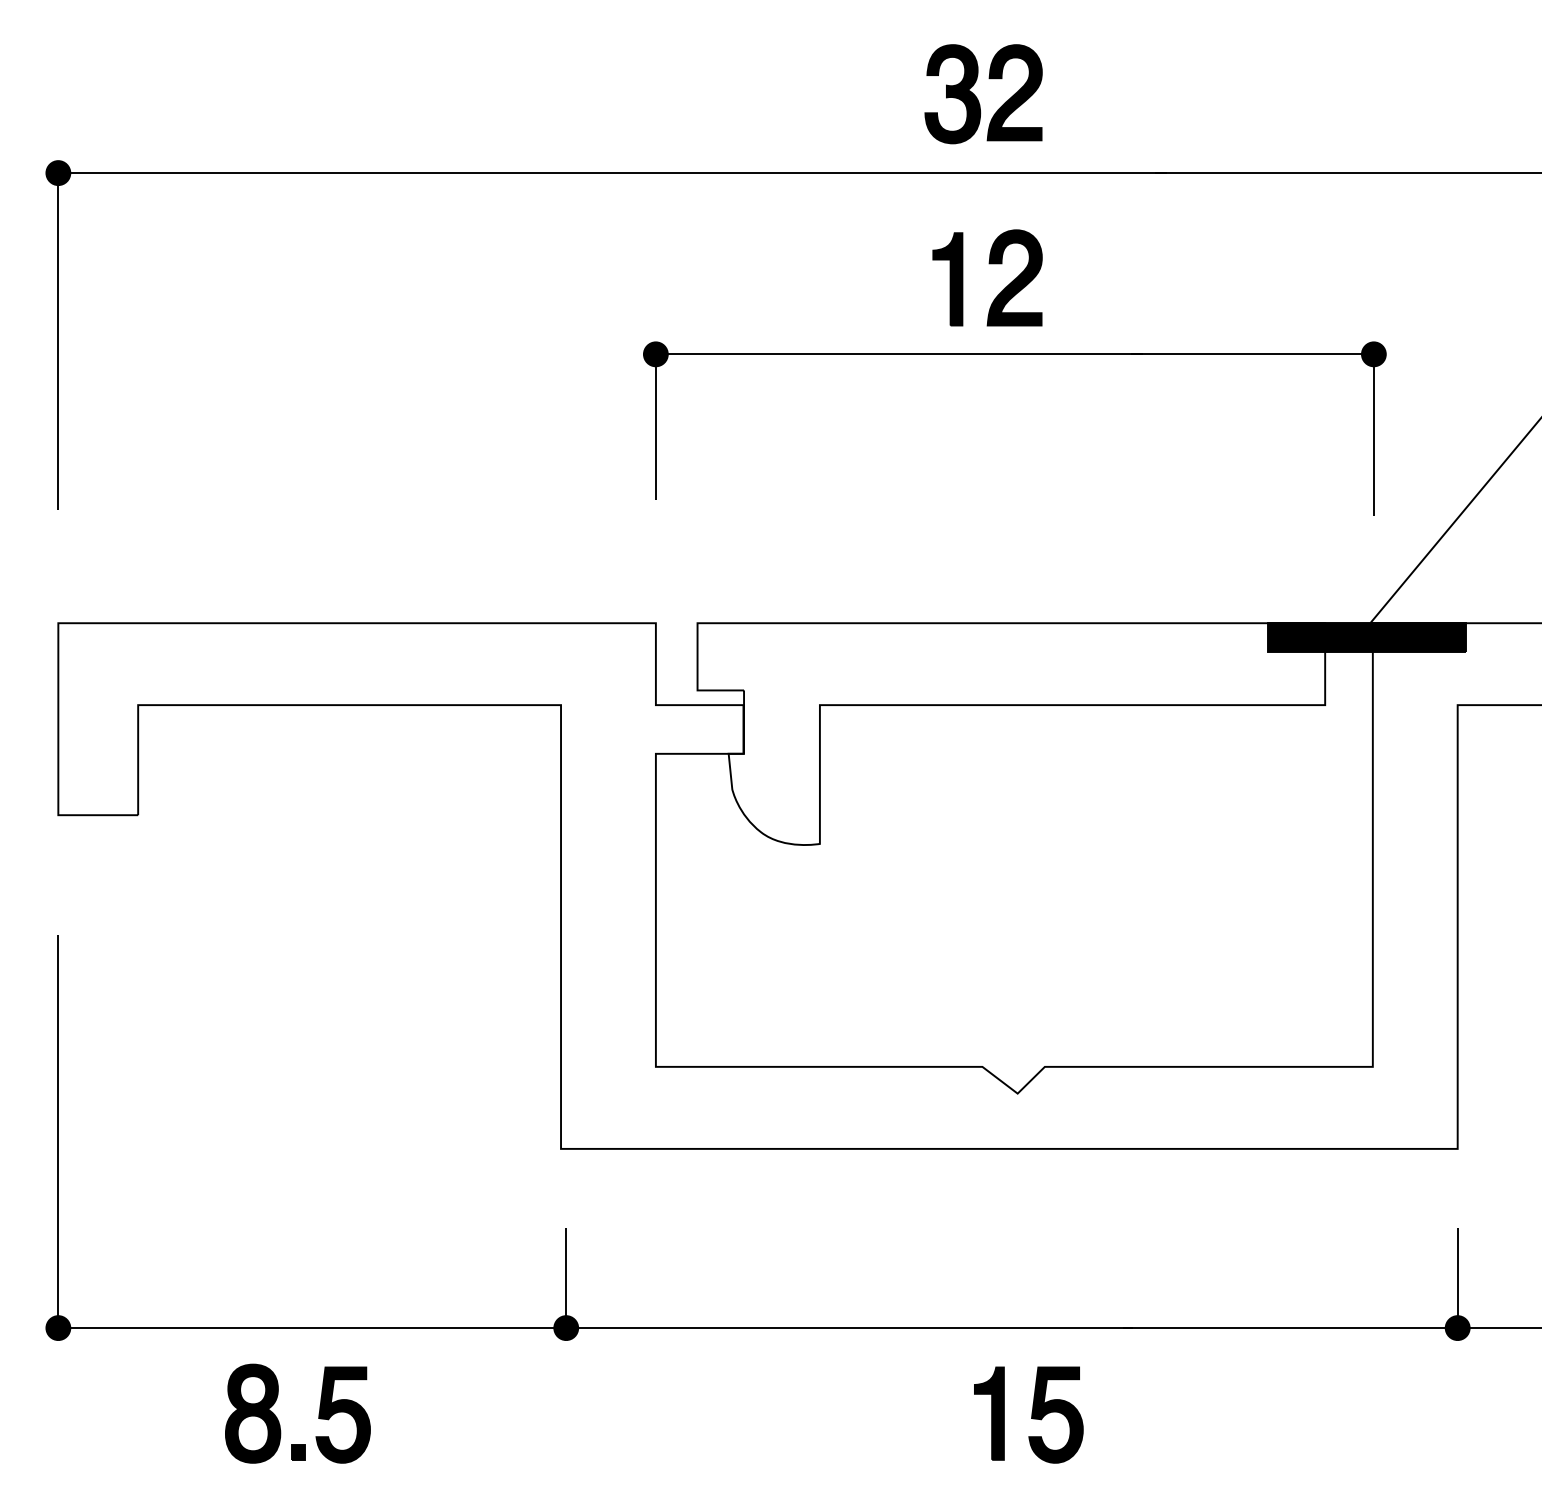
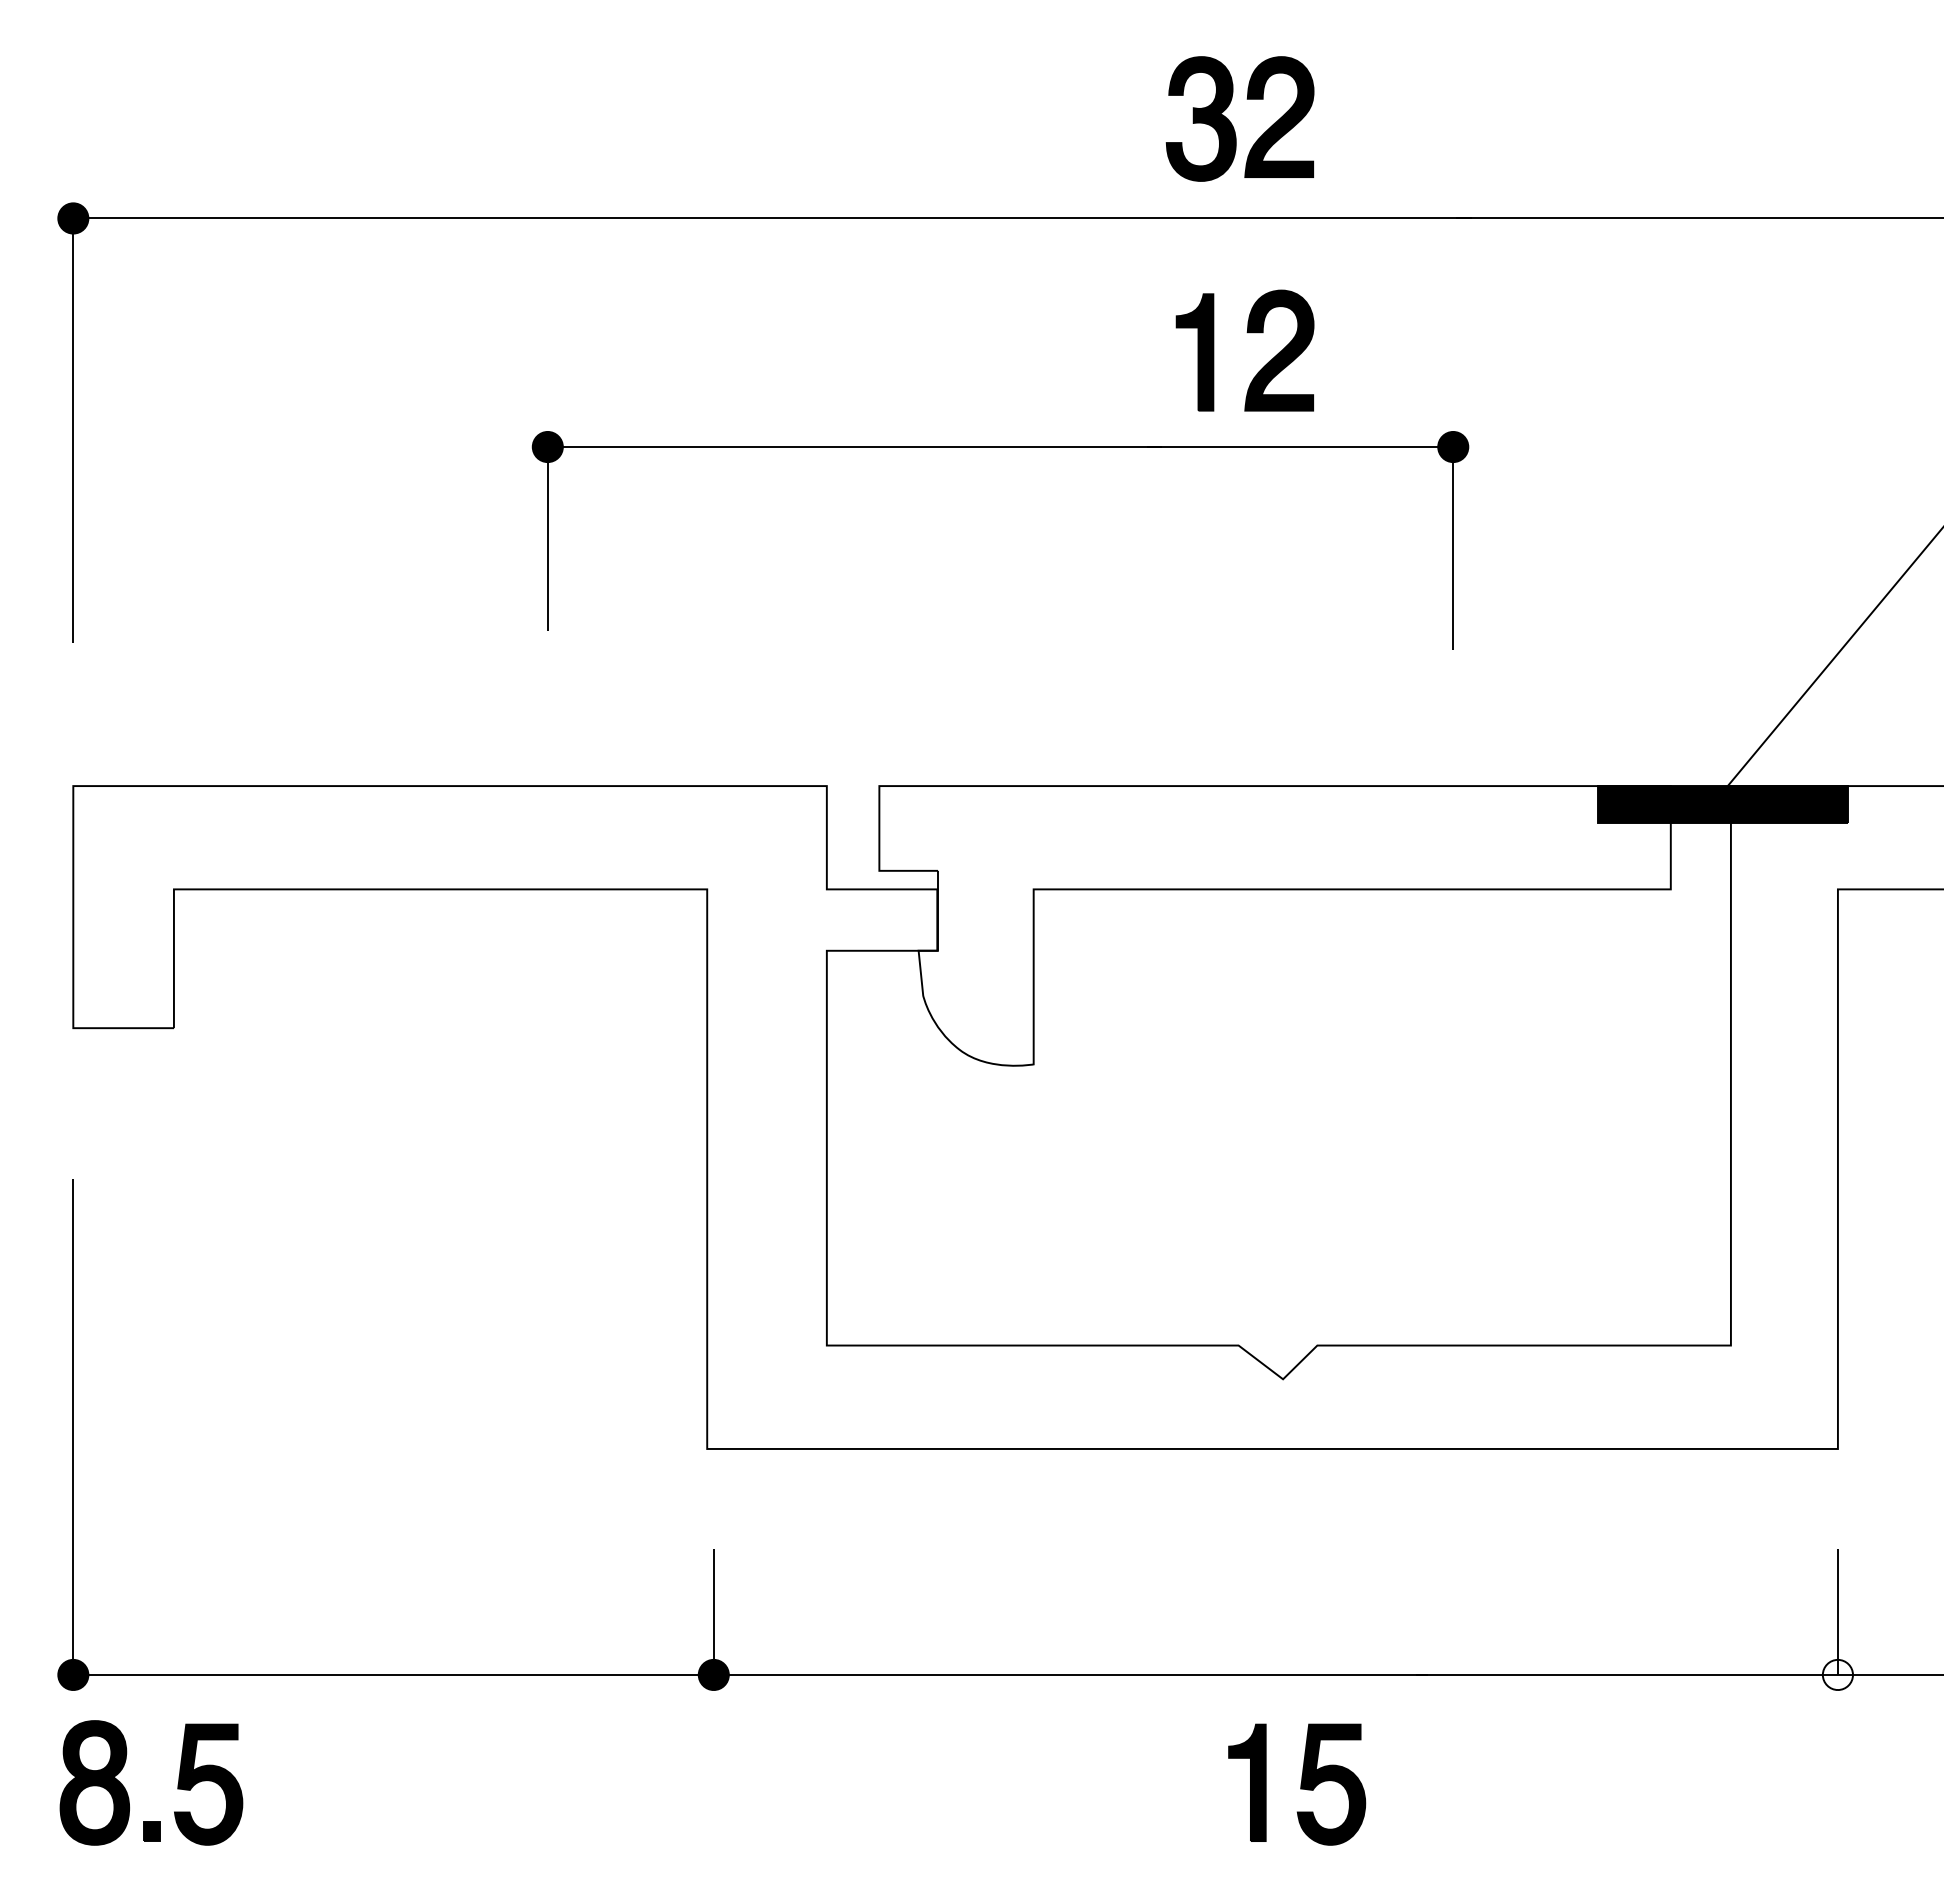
part: (1014, 354) -> (1000, 447), moved
fill: (1457, 1327) -> (1837, 1674), removed
part: (278, 1421) -> (127, 1792), moved

